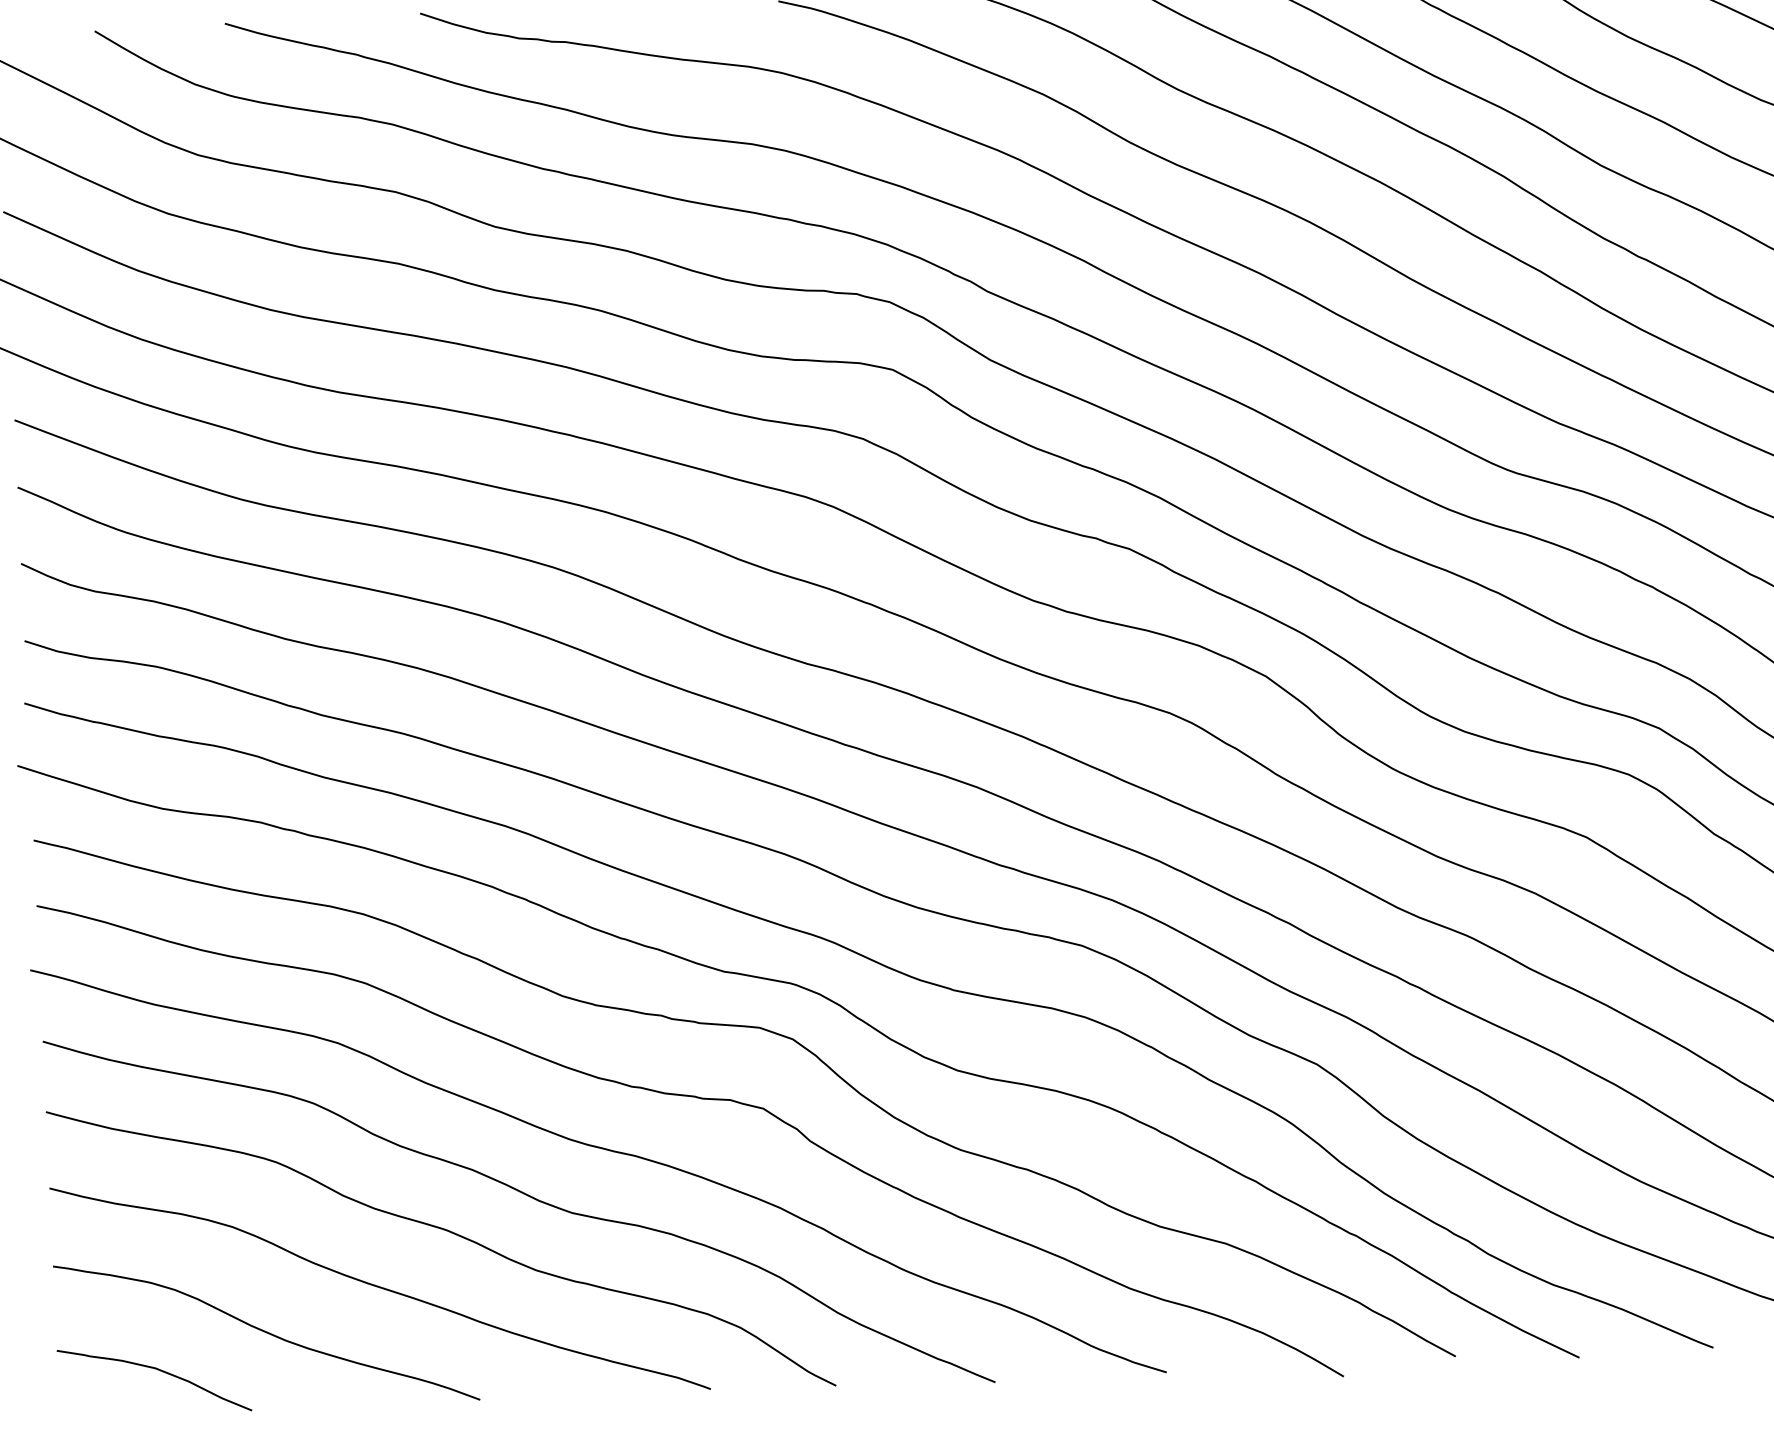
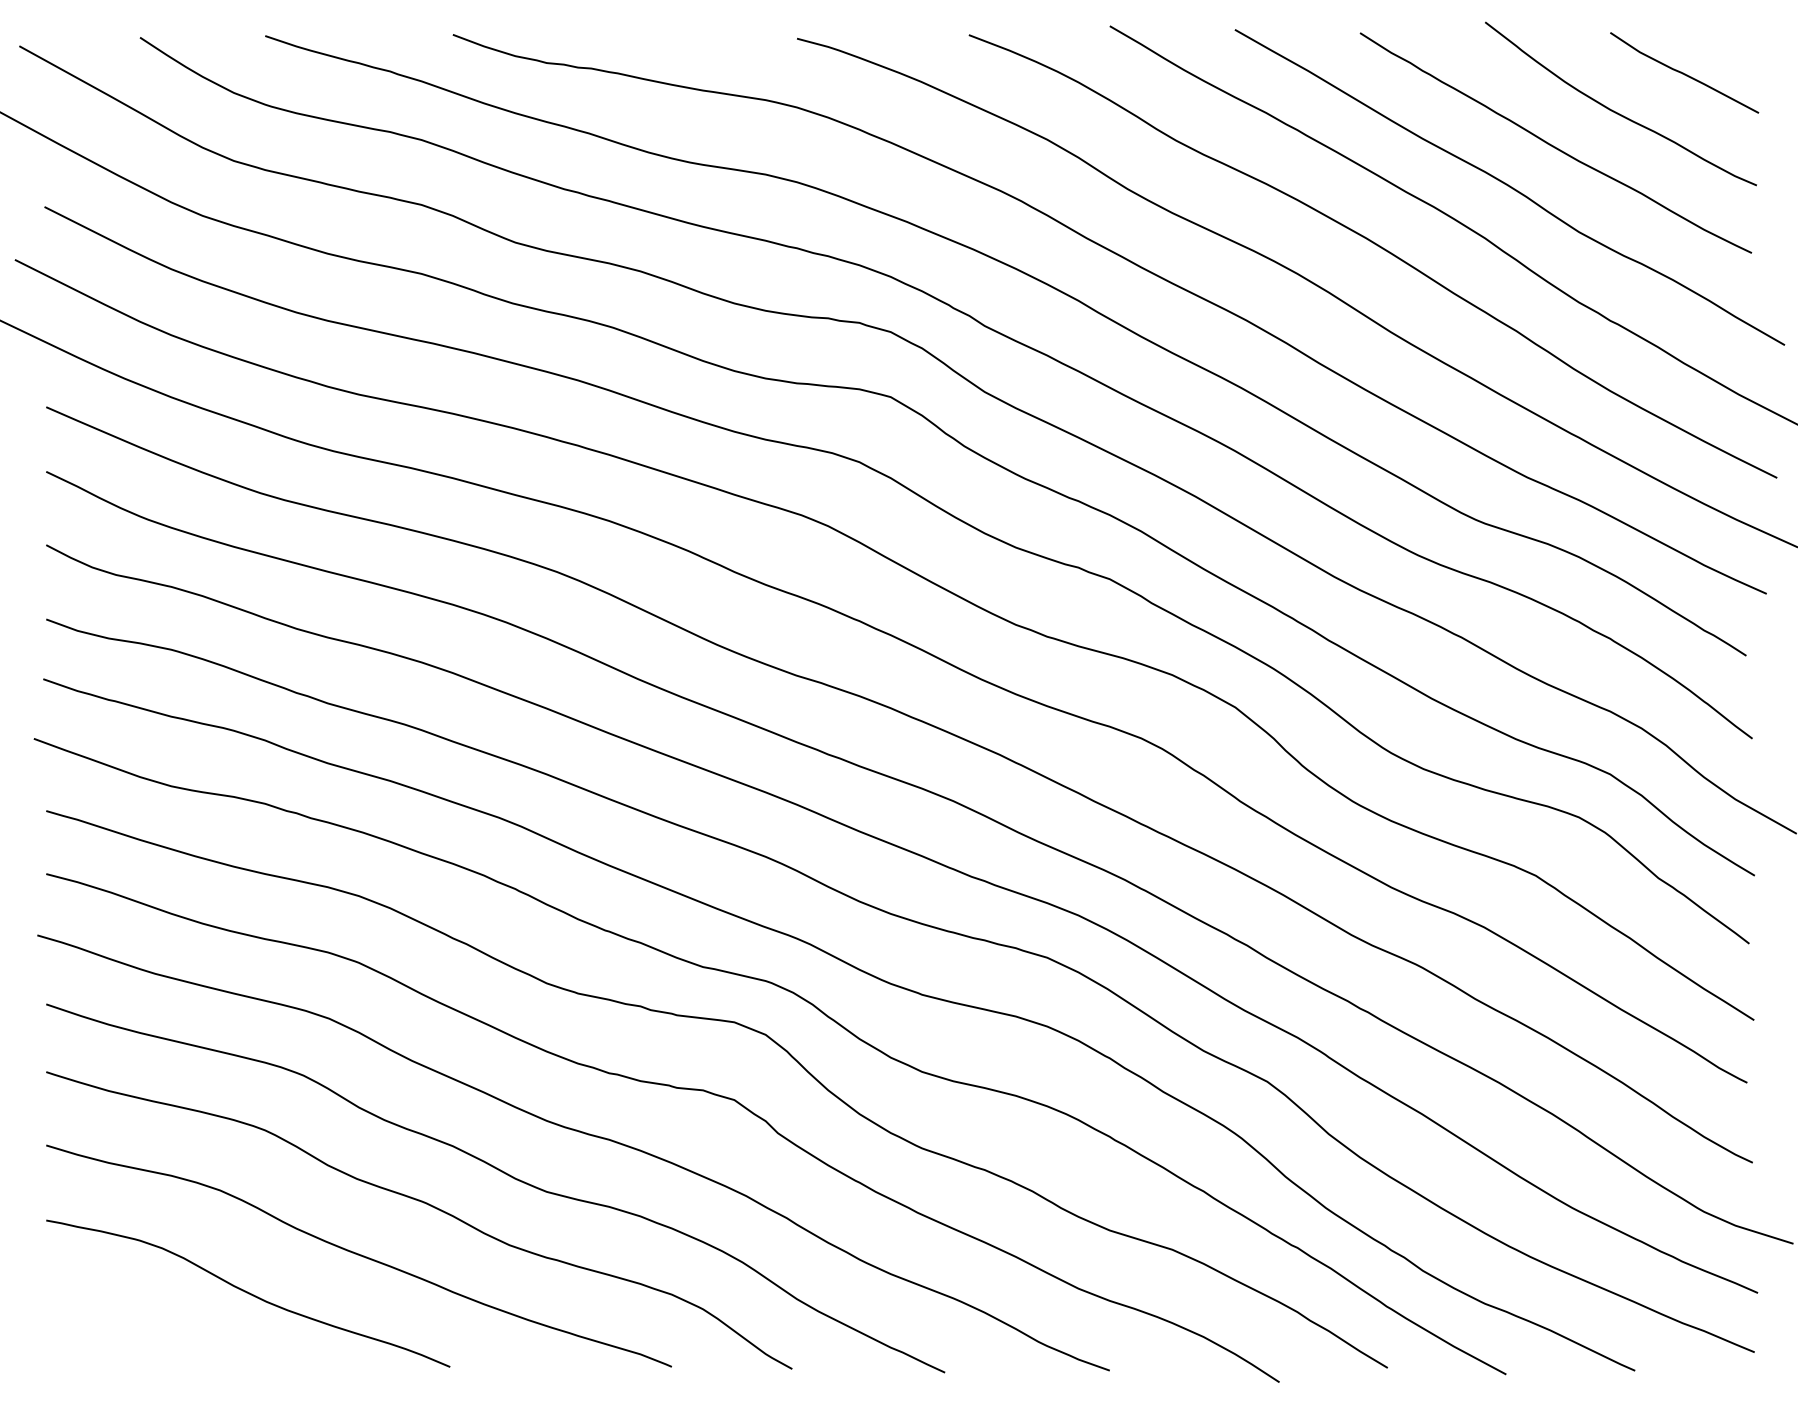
curve: (159, 1371) -> (143, 1325), removed

